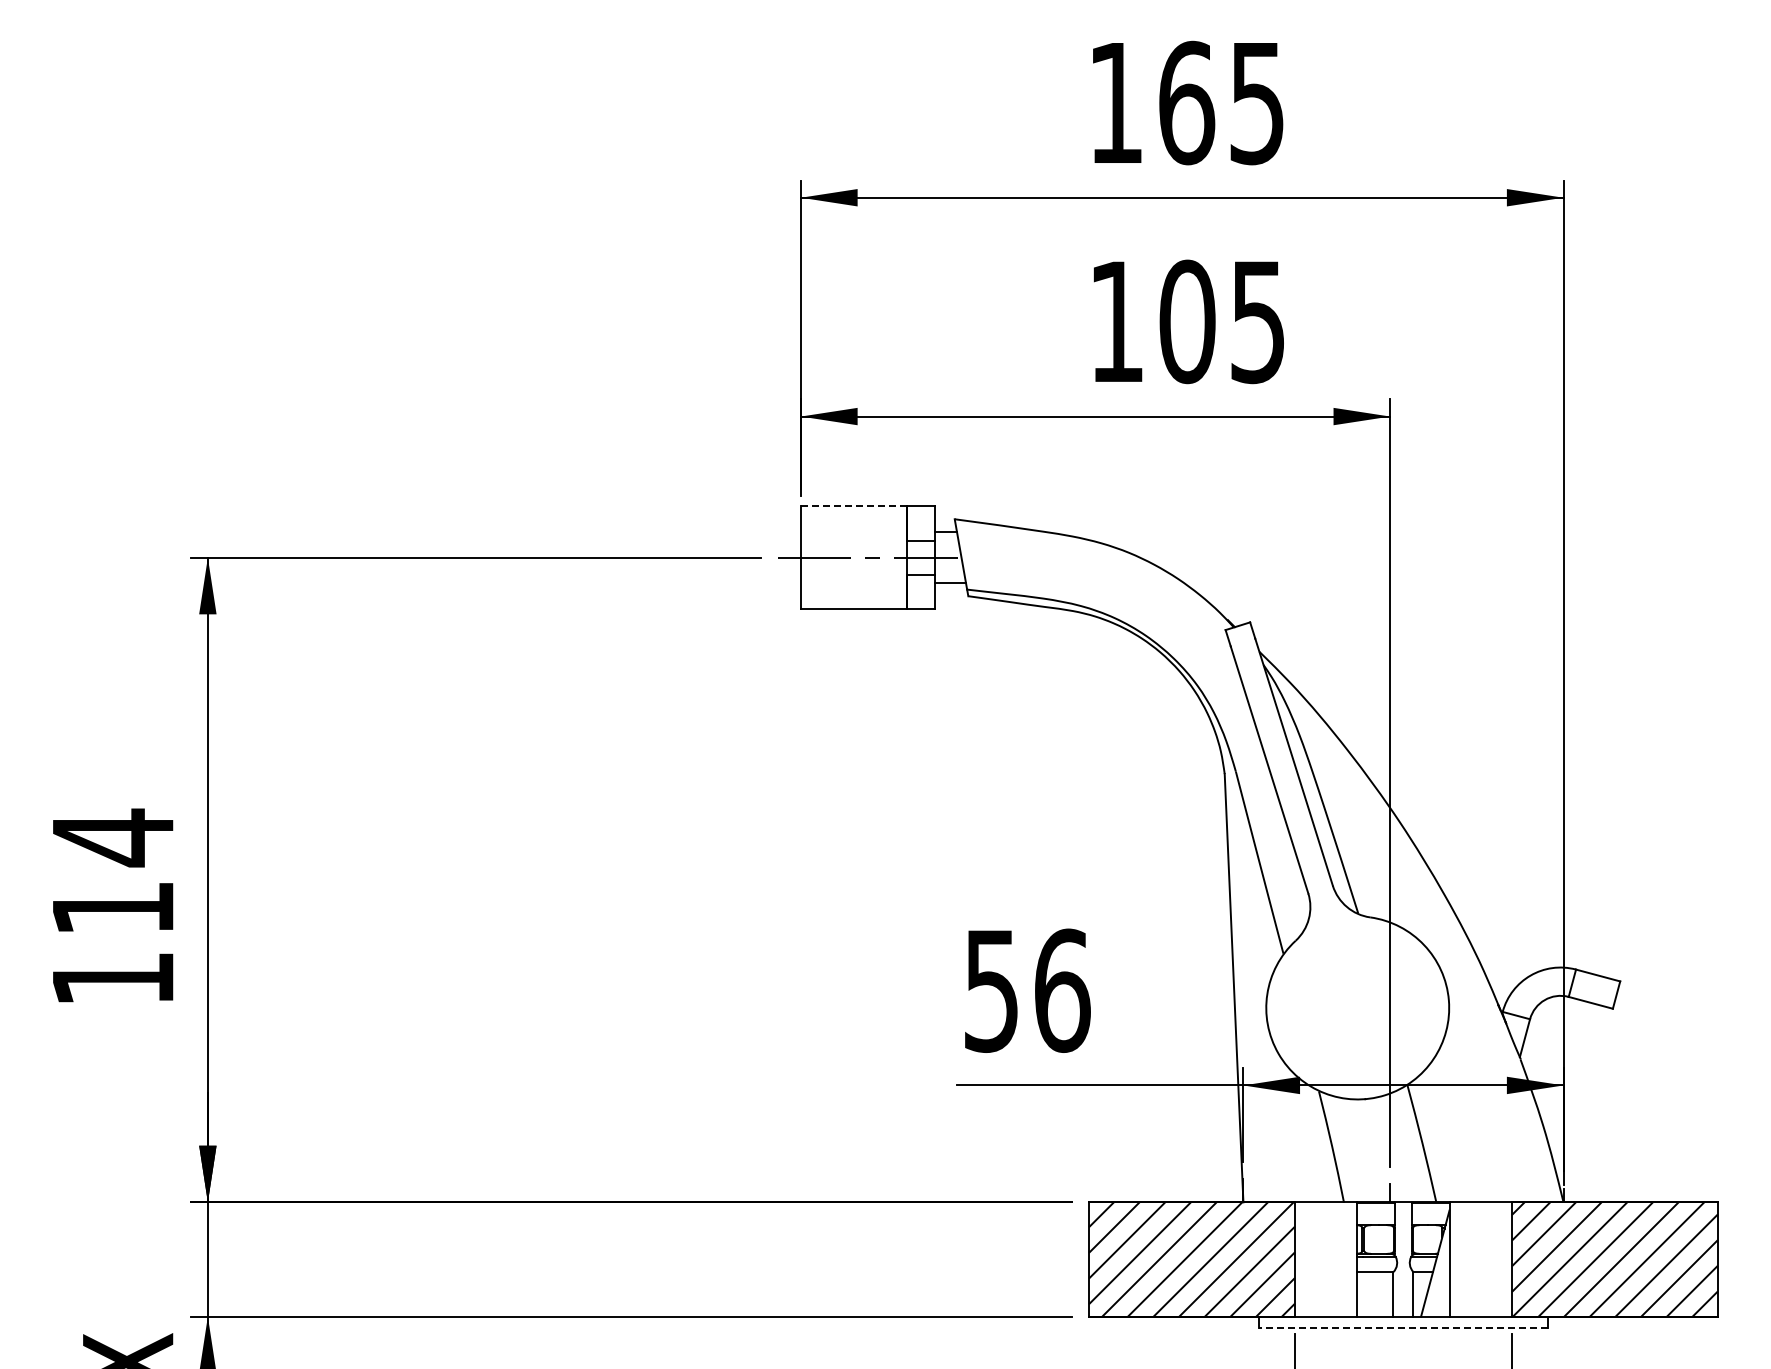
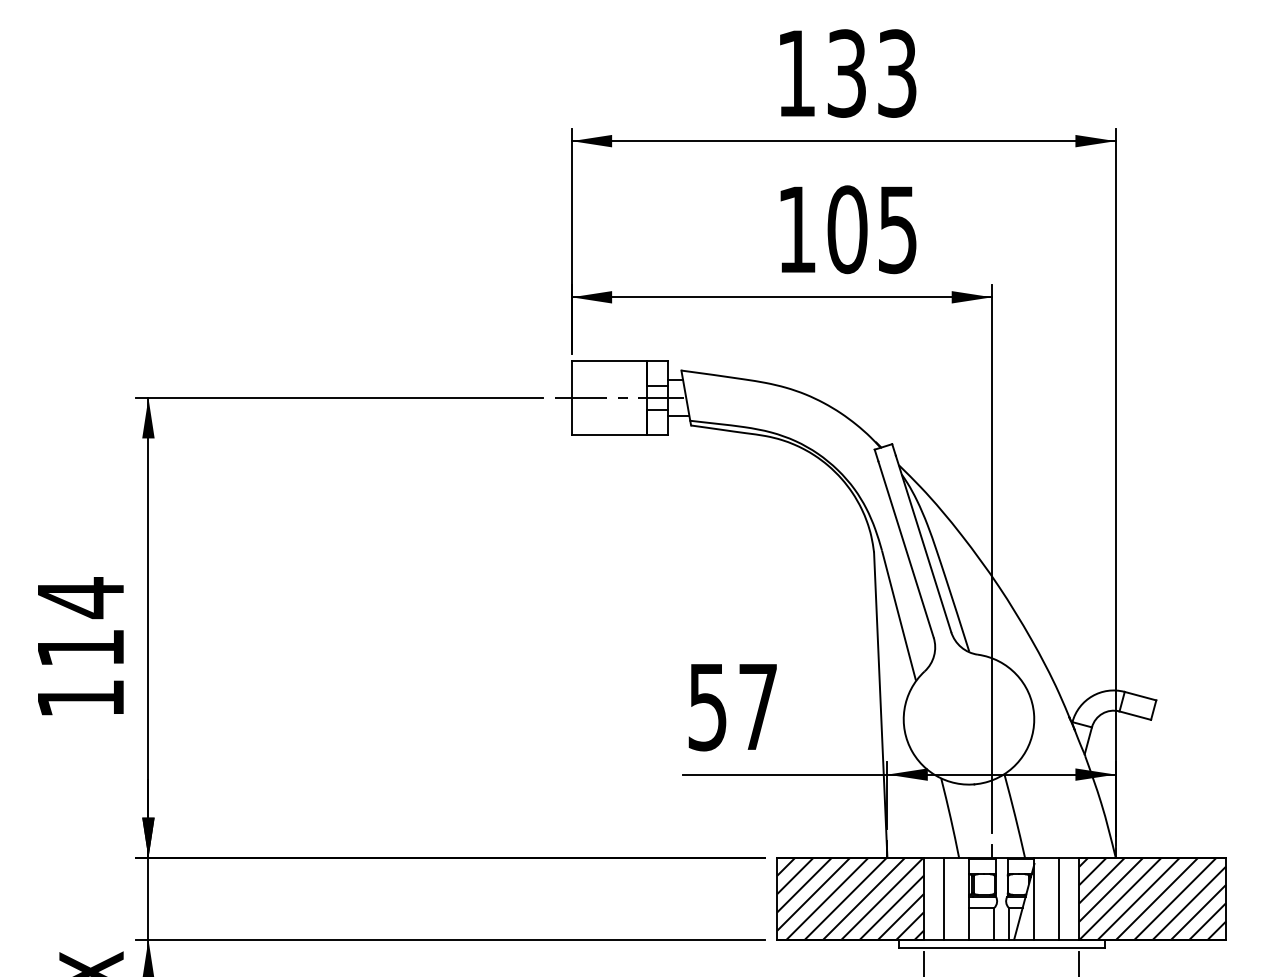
text: (1221, 102) -> (871, 73), 165 -> 133
line: (853, 506) -> (609, 361), dashed -> solid
text: (1062, 990) -> (758, 706), 56 -> 57
line: (1323, 1259) -> (944, 898), added
line: (1483, 1259) -> (1058, 898), added
line: (1402, 1328) -> (1000, 948), dashed -> solid

